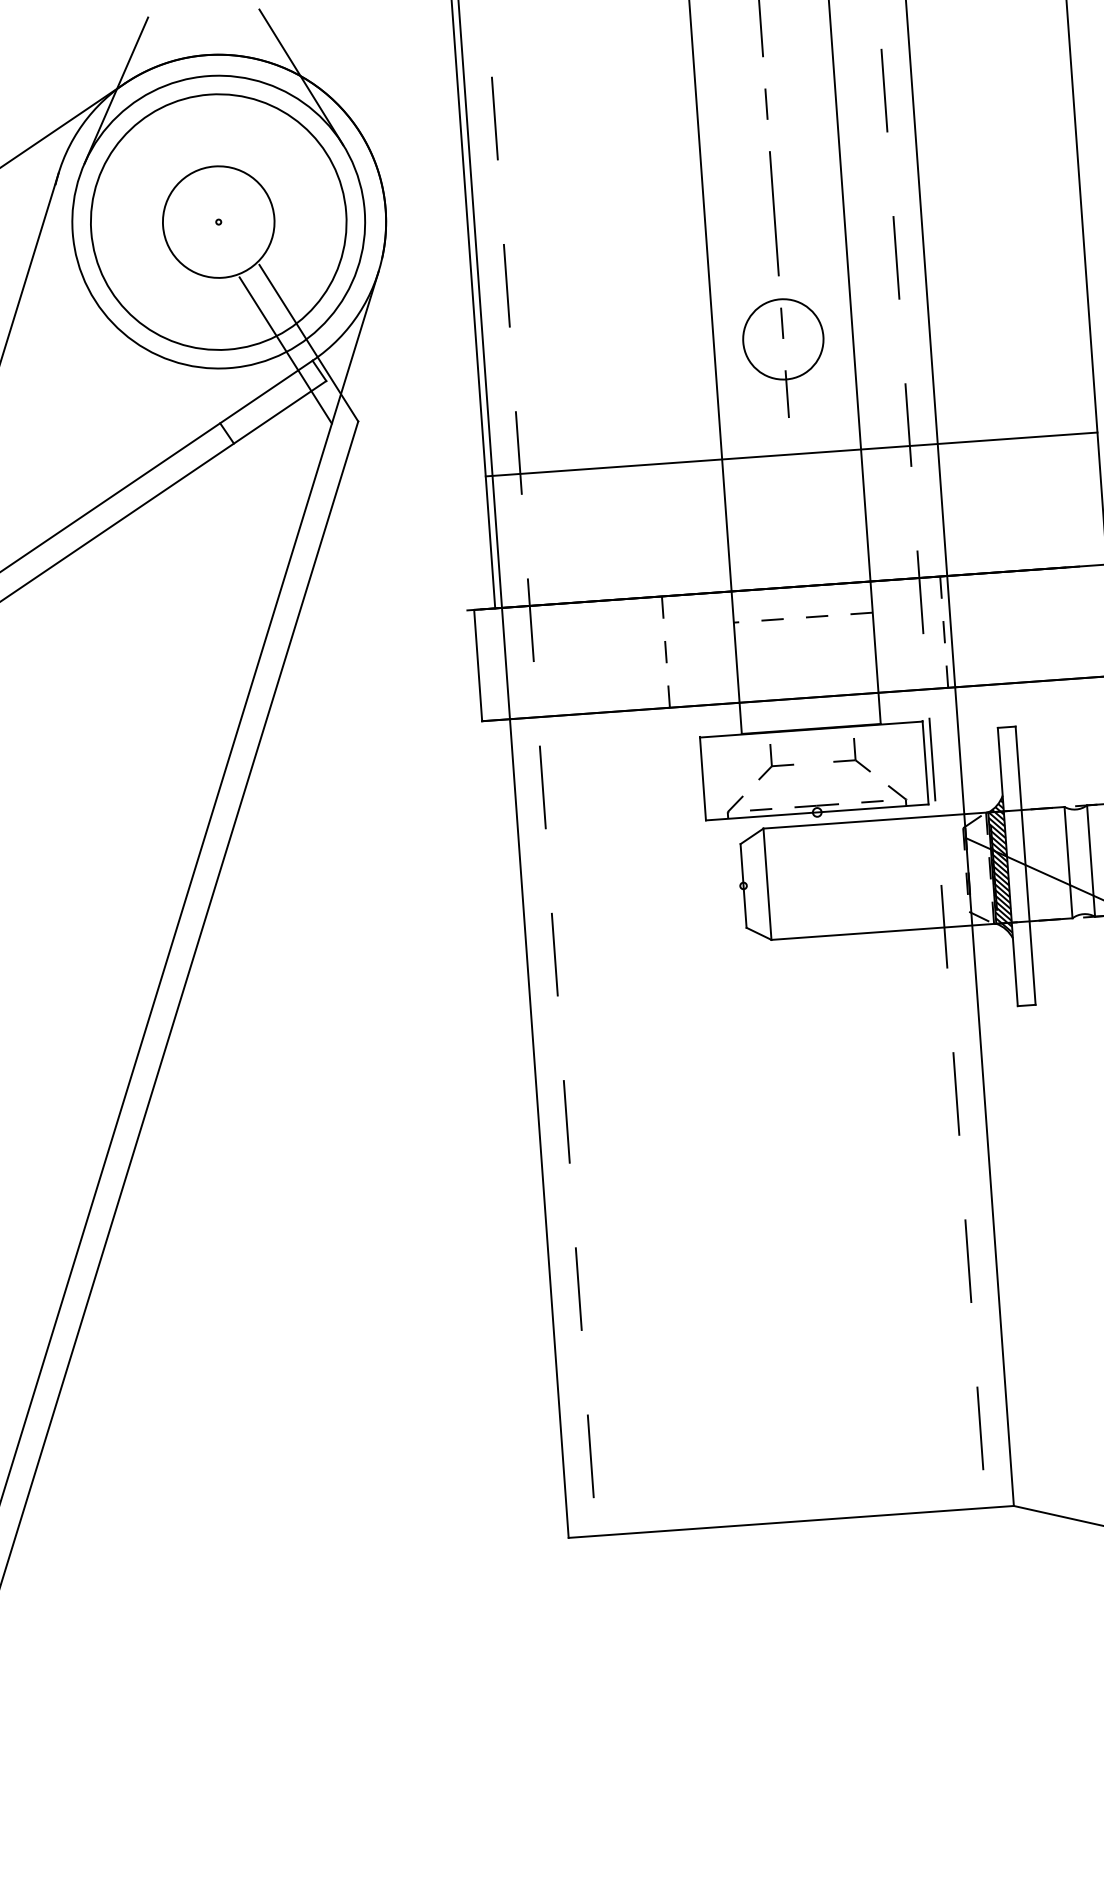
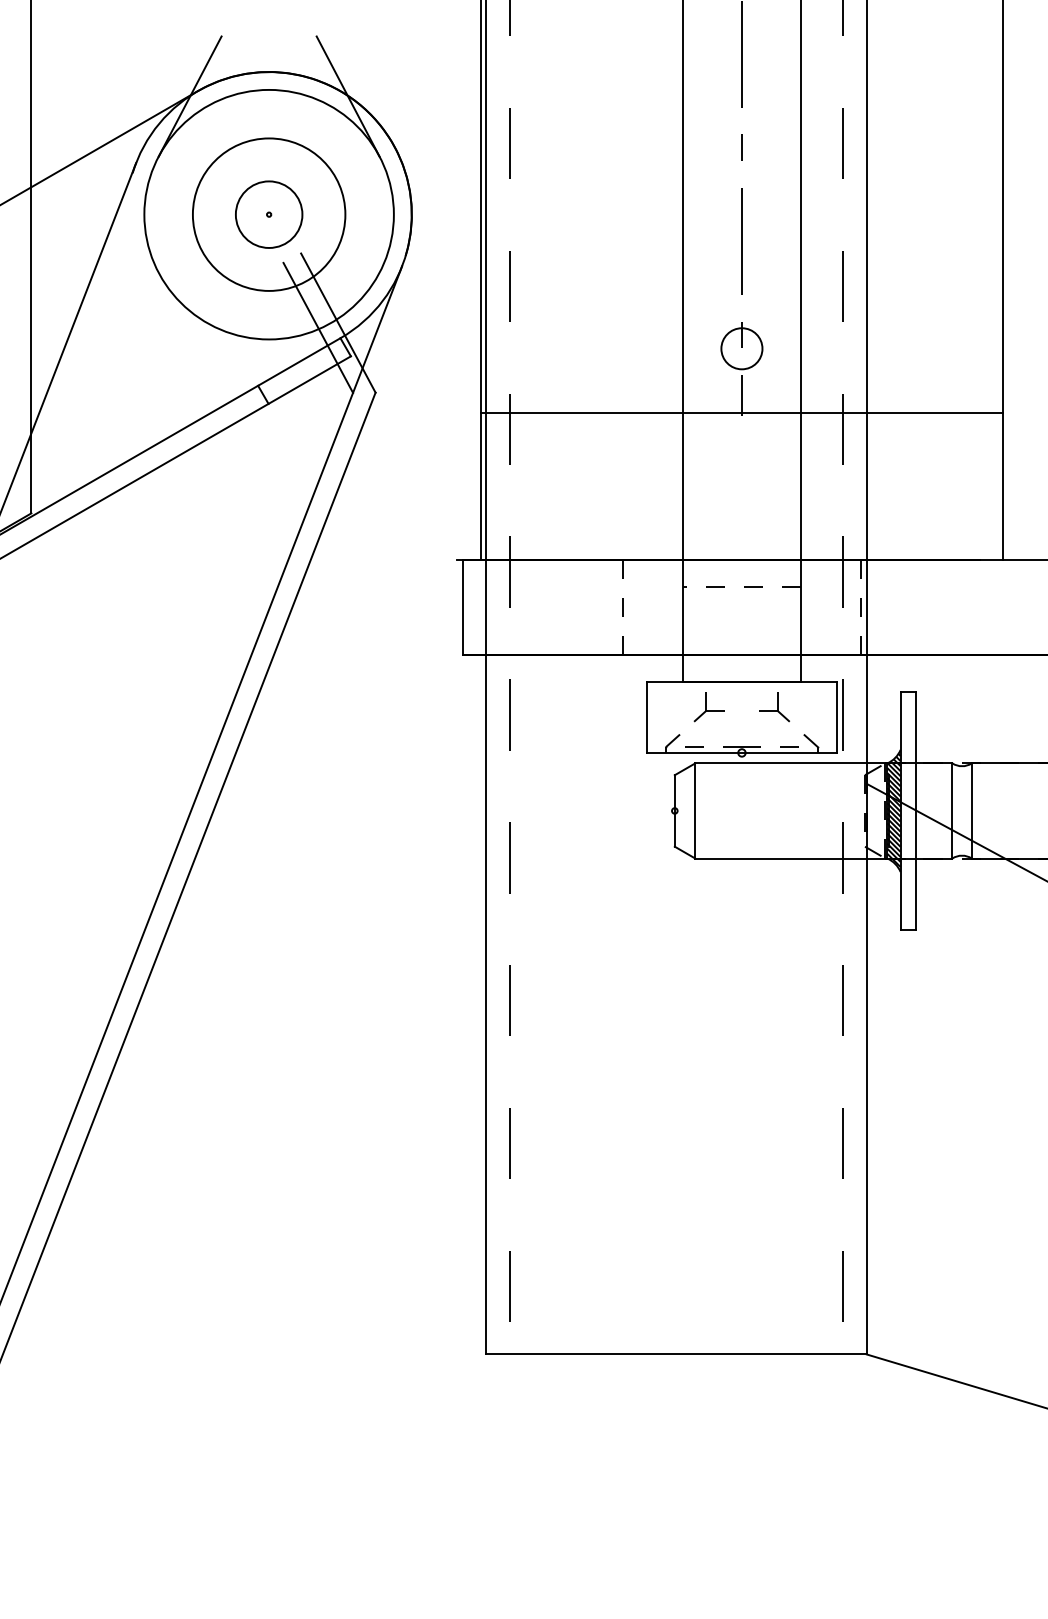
circle: (217, 221) -> (268, 214), size x0.7
circle: (219, 221) -> (269, 214), size x0.7
circle: (782, 339) -> (741, 348), size x0.6
line: (791, 454) -> (741, 413), moved

